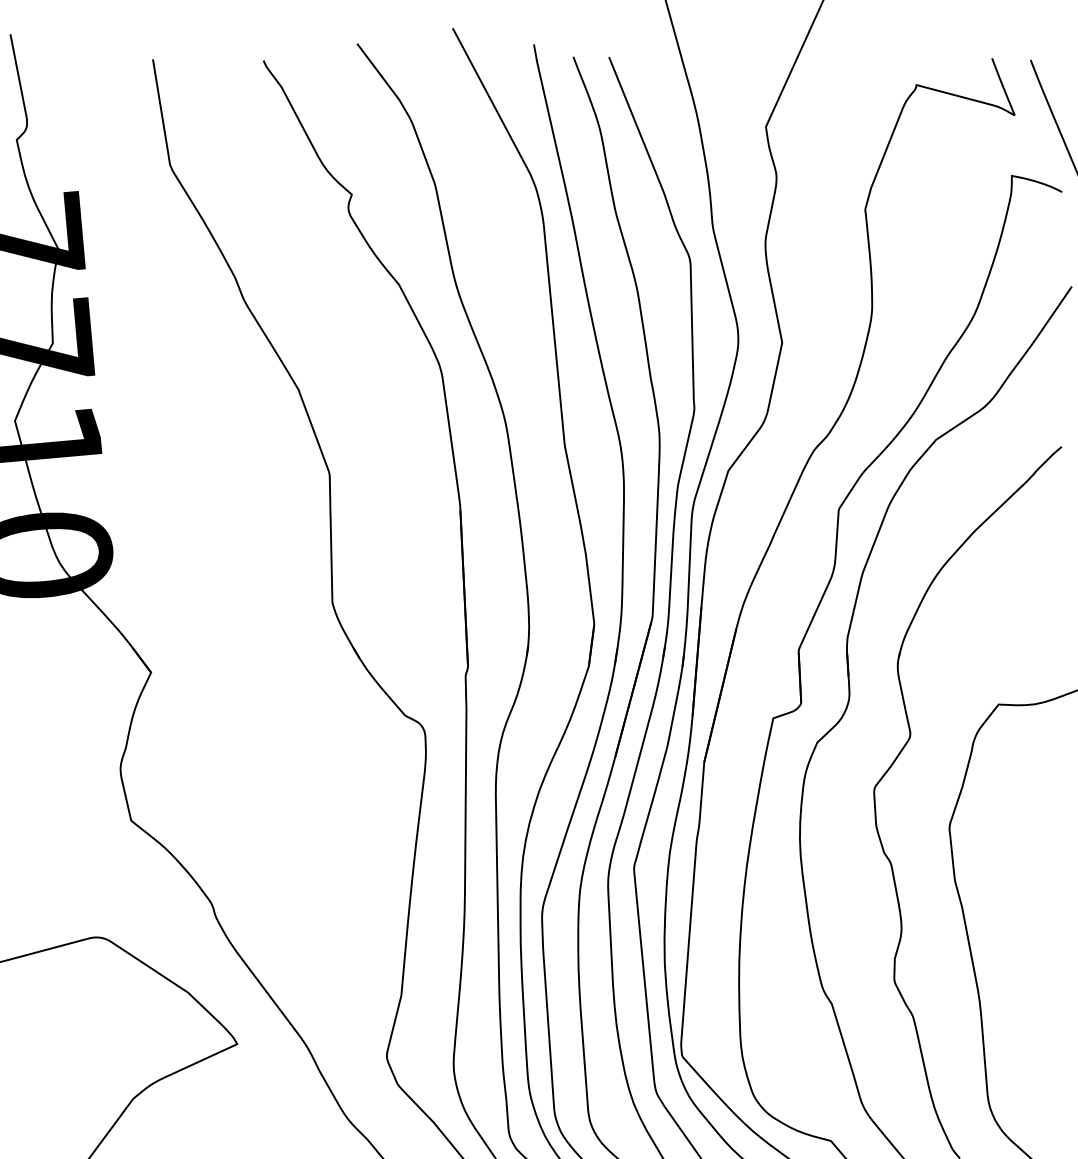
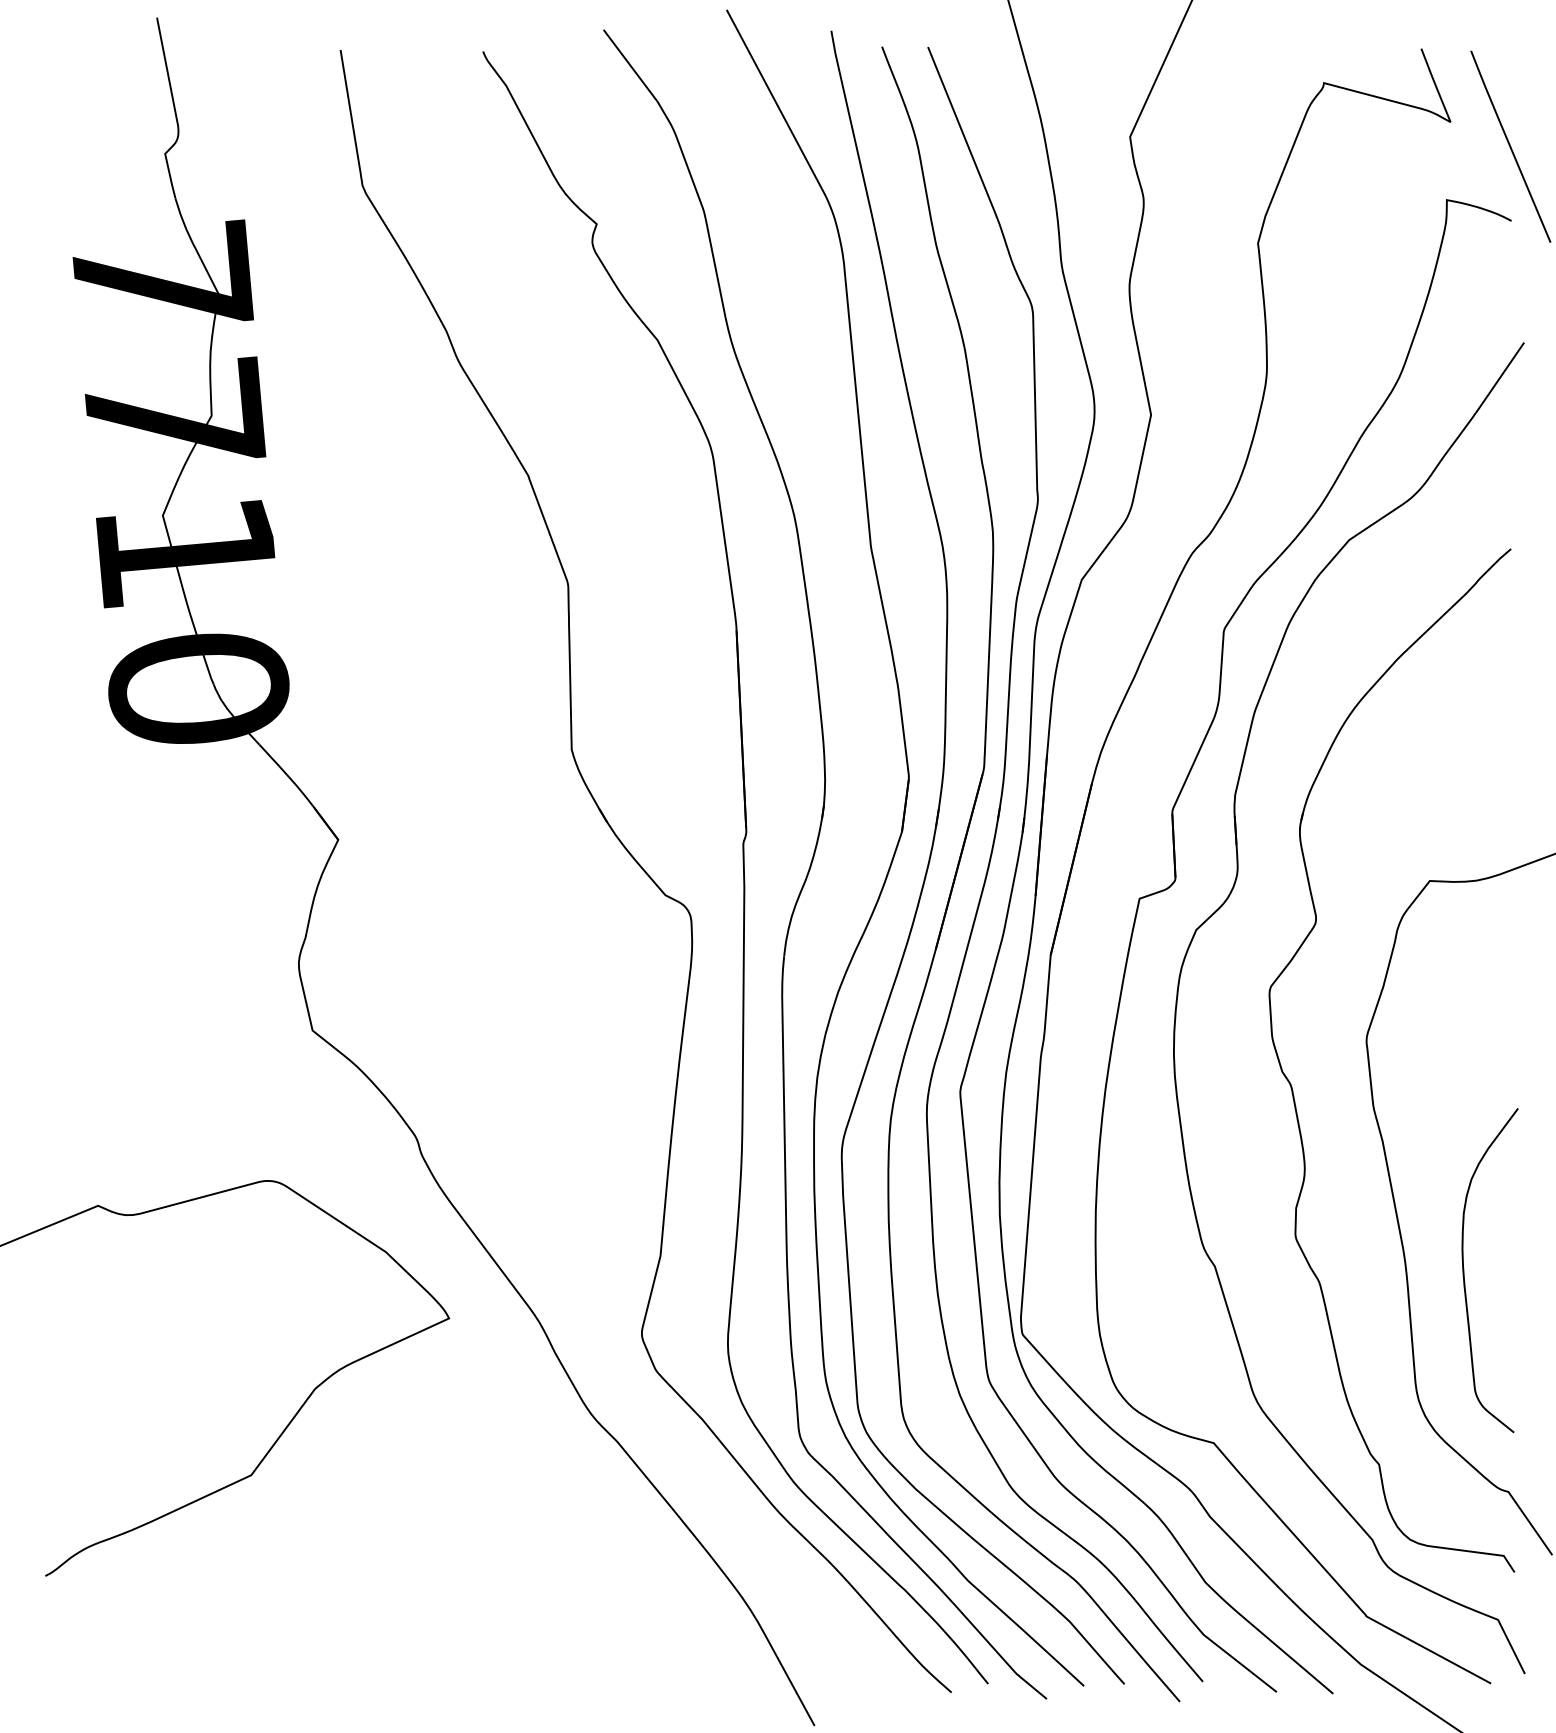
curve: (1025, 1006) -> (1464, 1270), added

